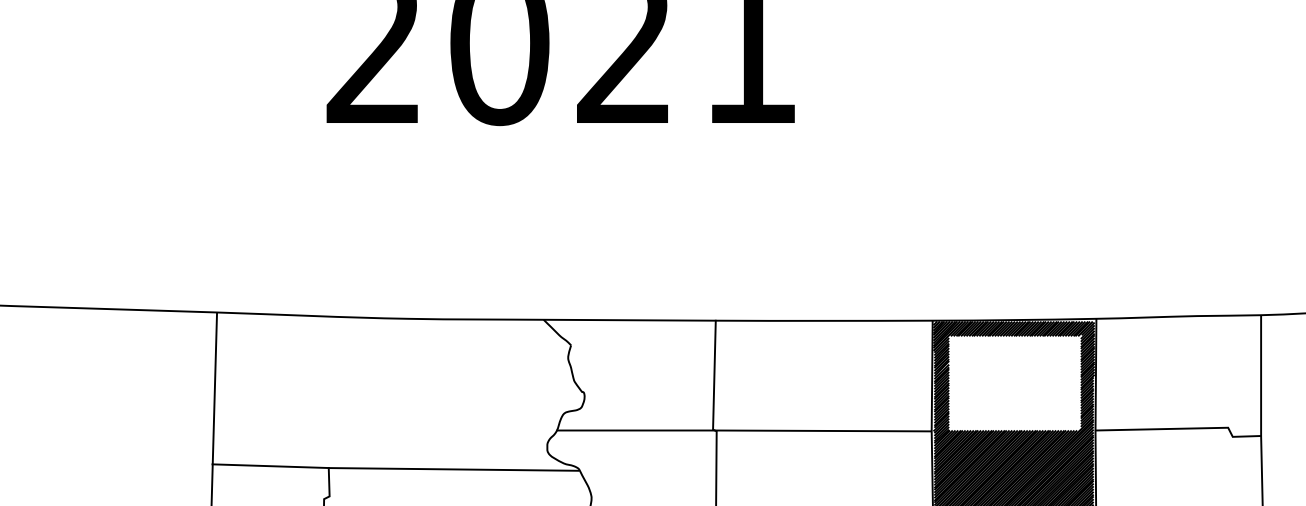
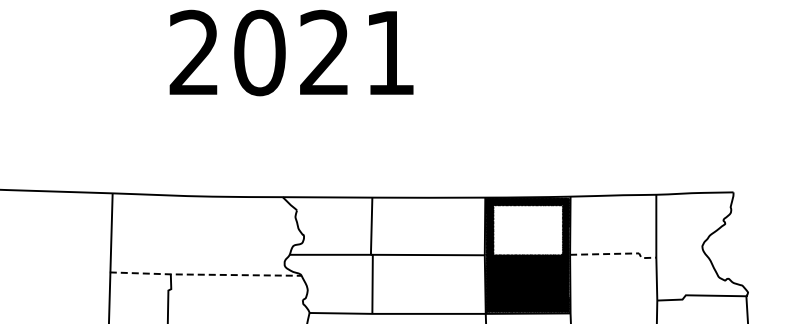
line: (1184, 427) -> (616, 253), solid -> dashed
line: (395, 468) -> (205, 274), solid -> dashed

